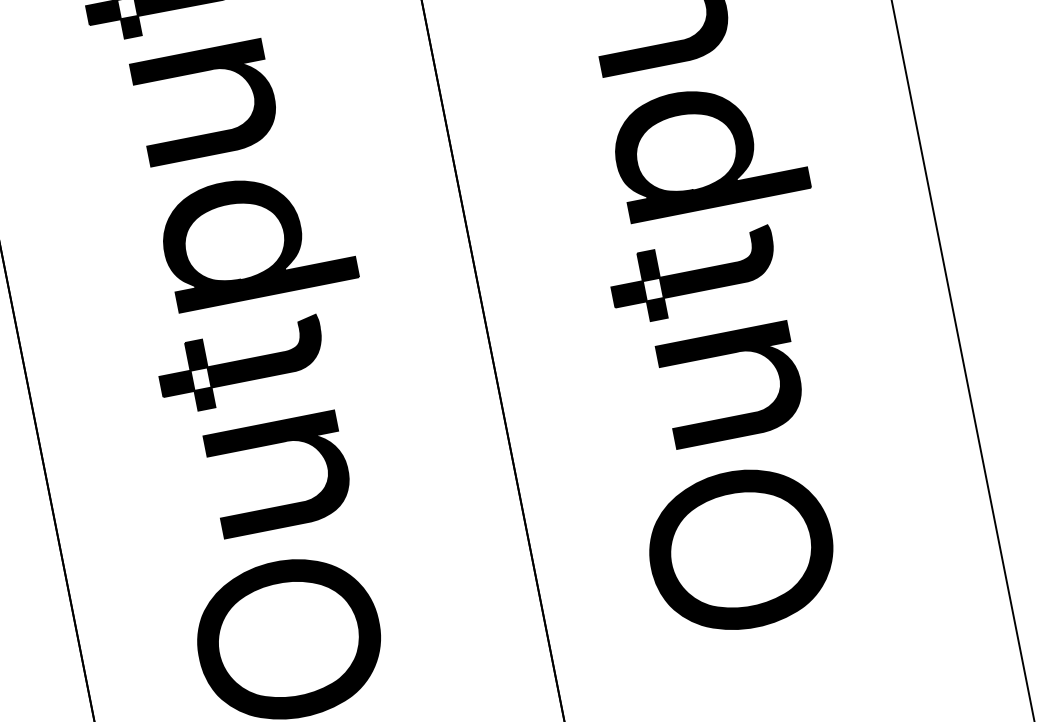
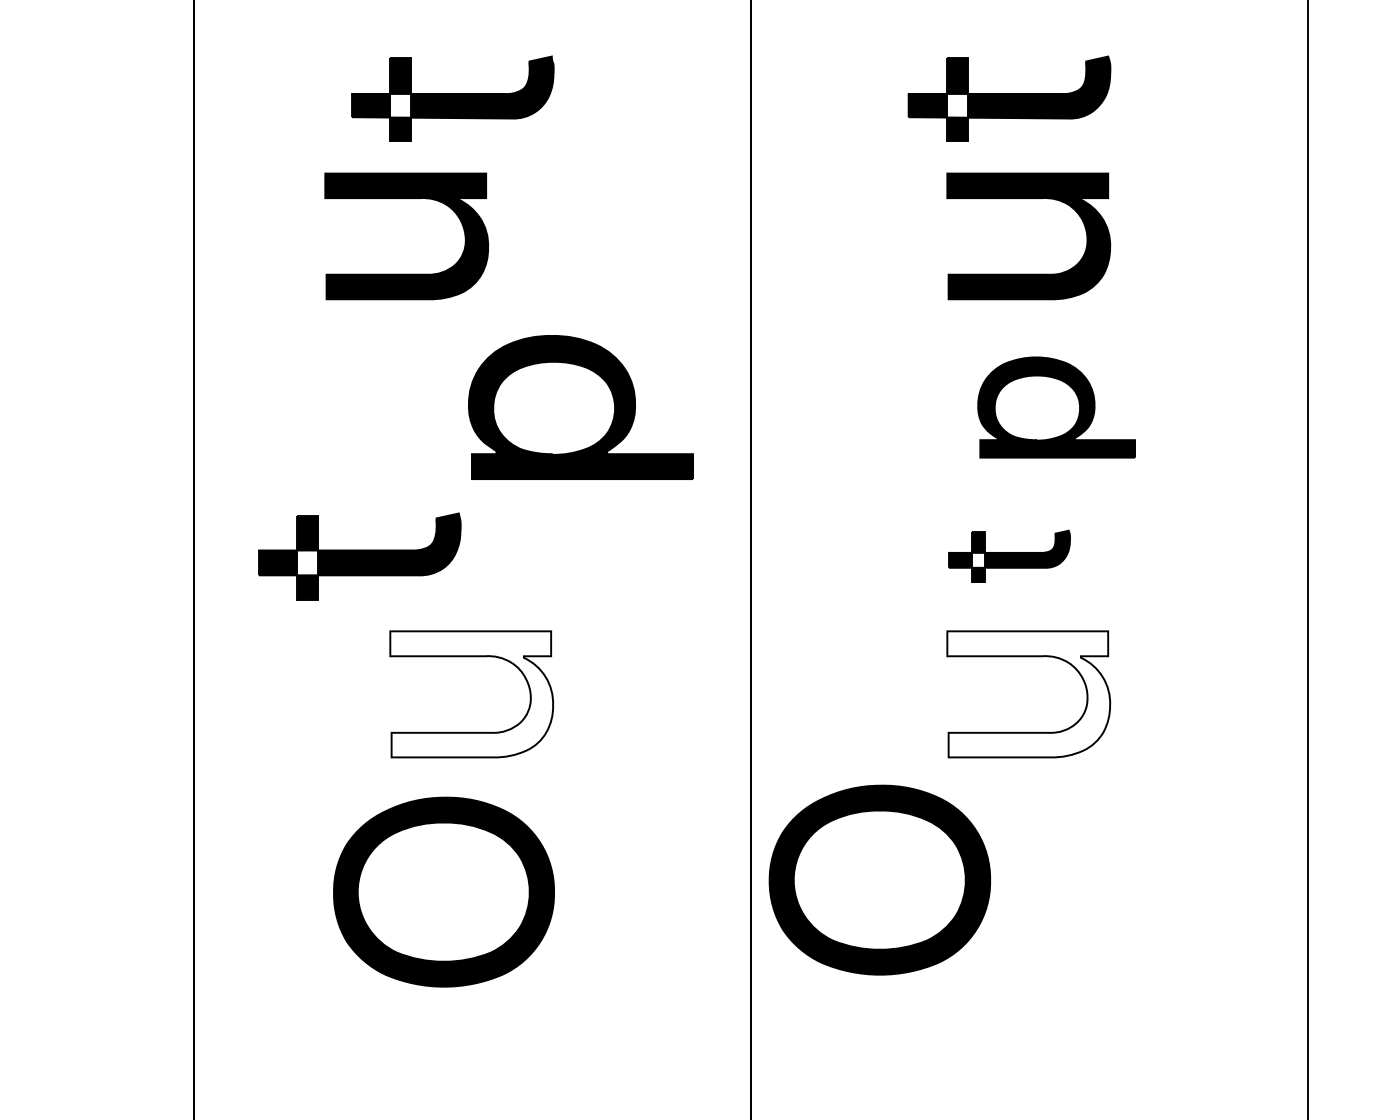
part: (211, 132) -> (406, 273), moved
part: (708, 147) -> (1056, 407), size x0.7
part: (256, 237) -> (580, 407), moved
part: (694, 276) -> (1009, 556), size x0.6
part: (241, 365) -> (359, 556), moved
fill: (731, 385) -> (1028, 694), removed
fill: (279, 474) -> (471, 694), removed
part: (740, 549) -> (879, 879), moved

